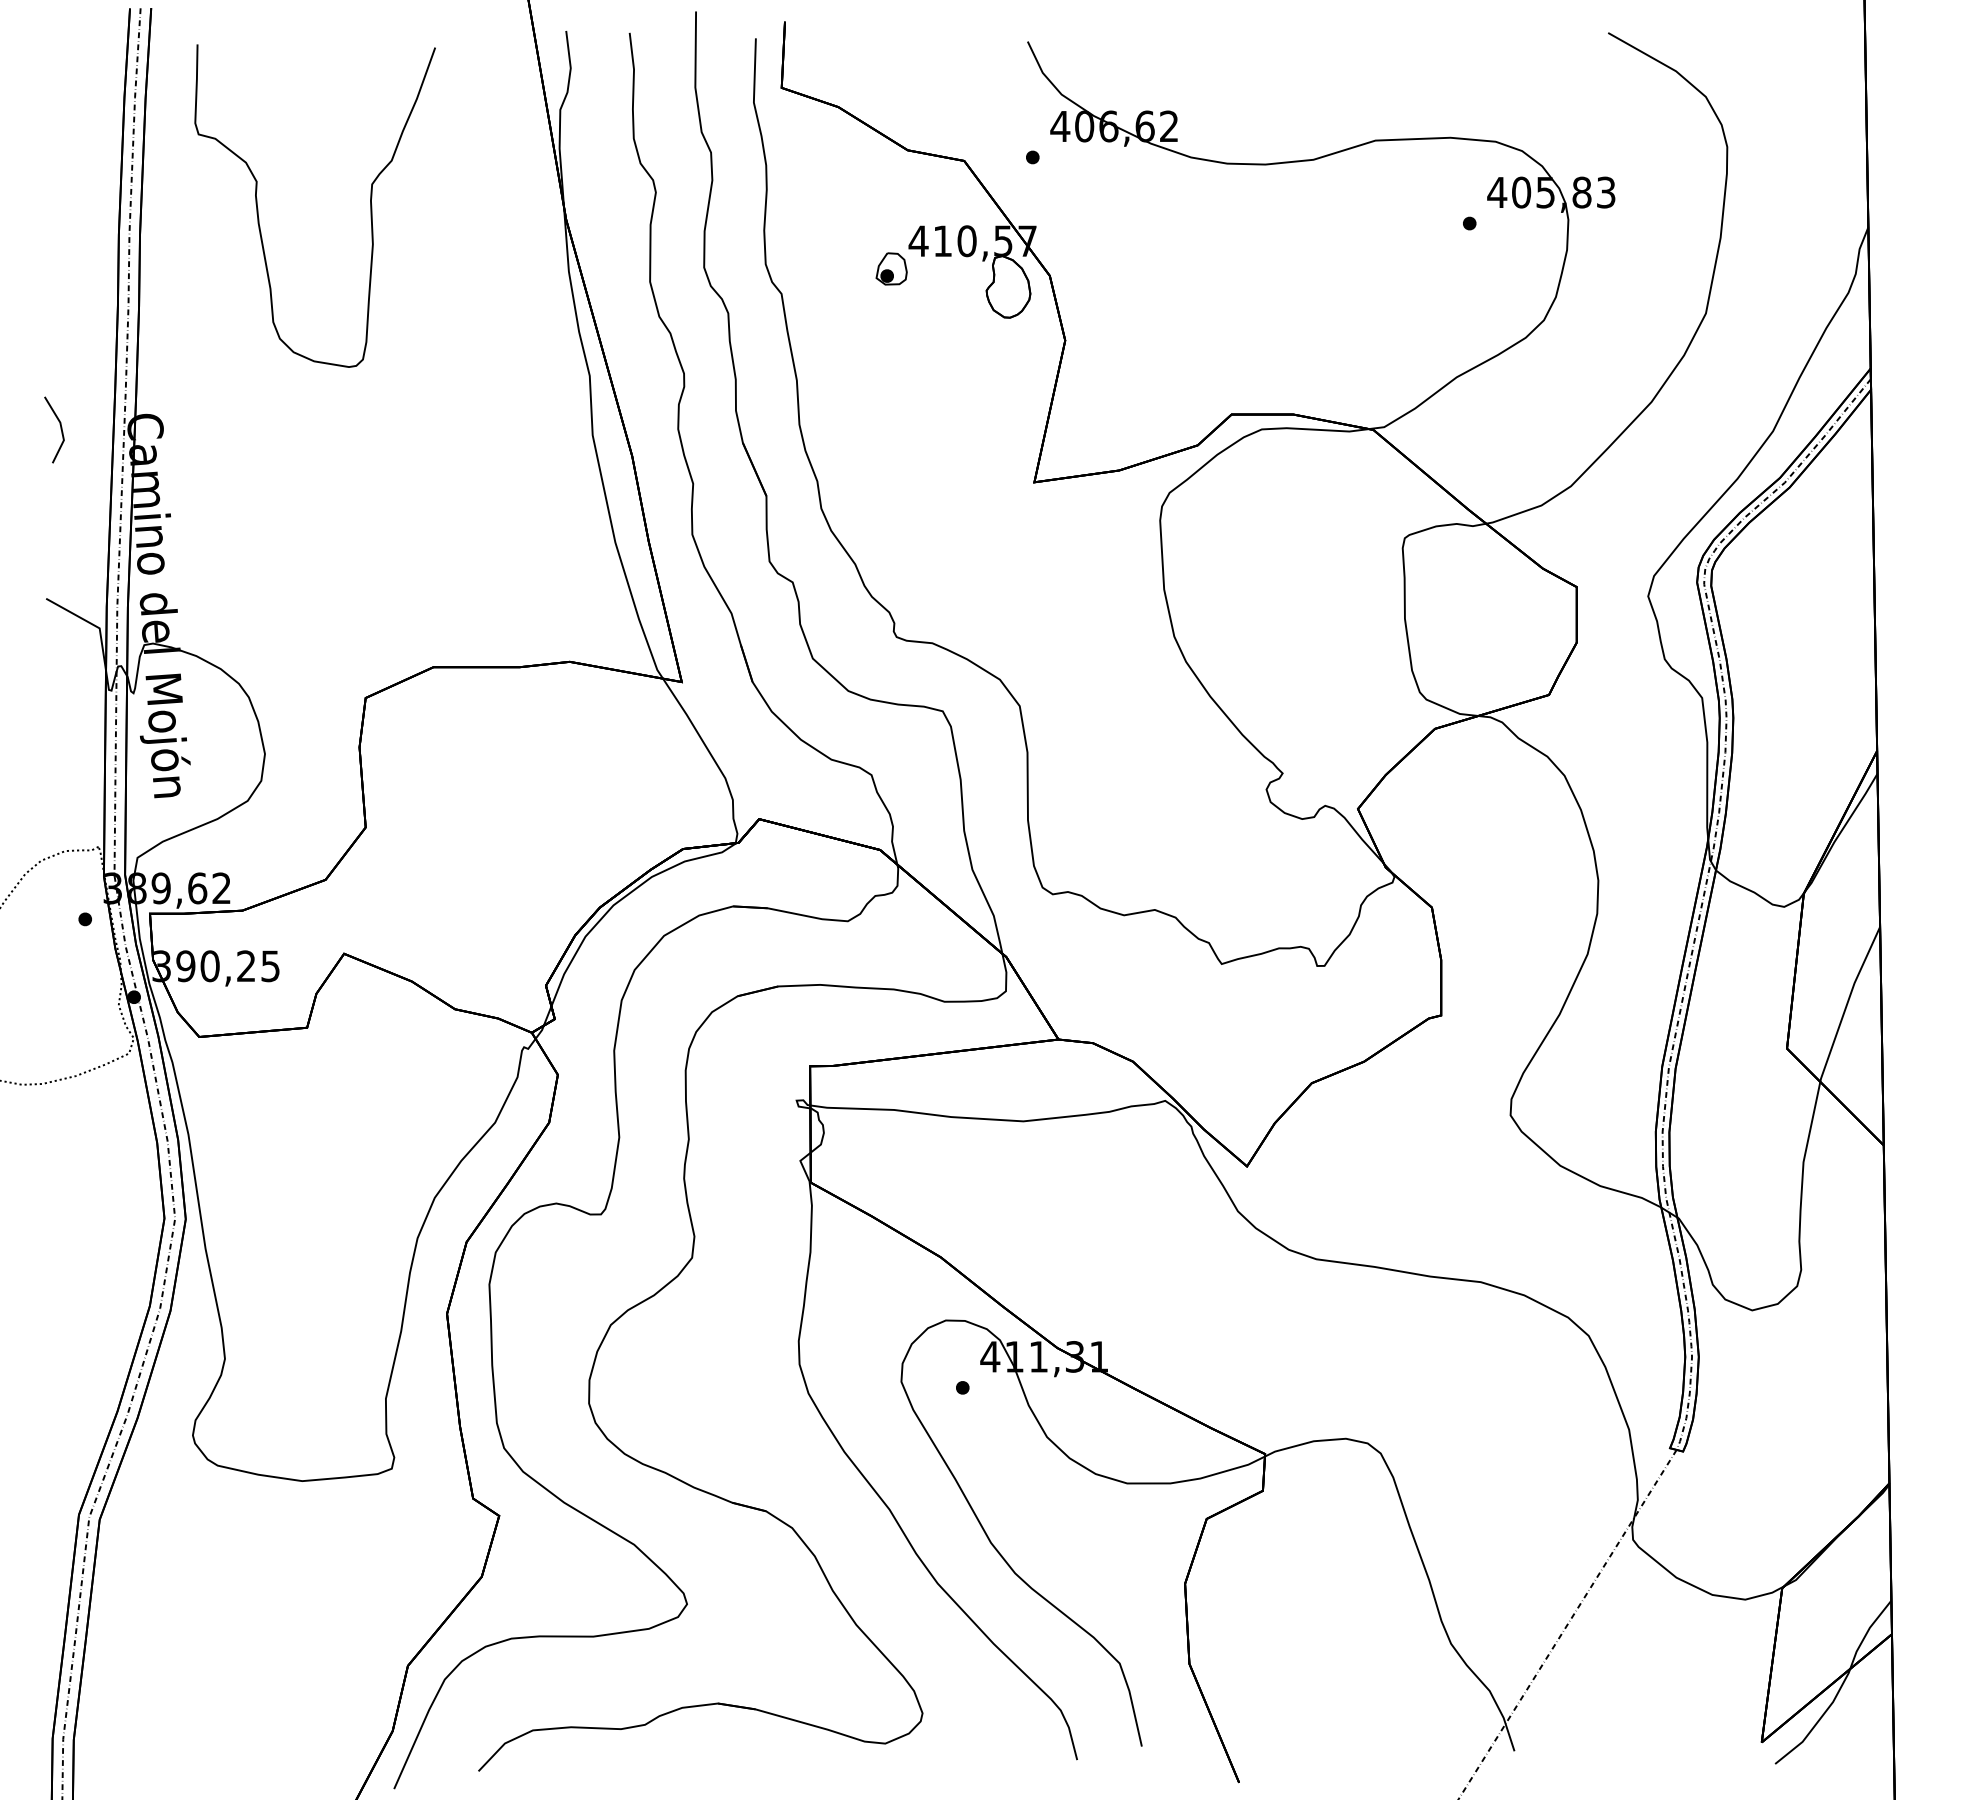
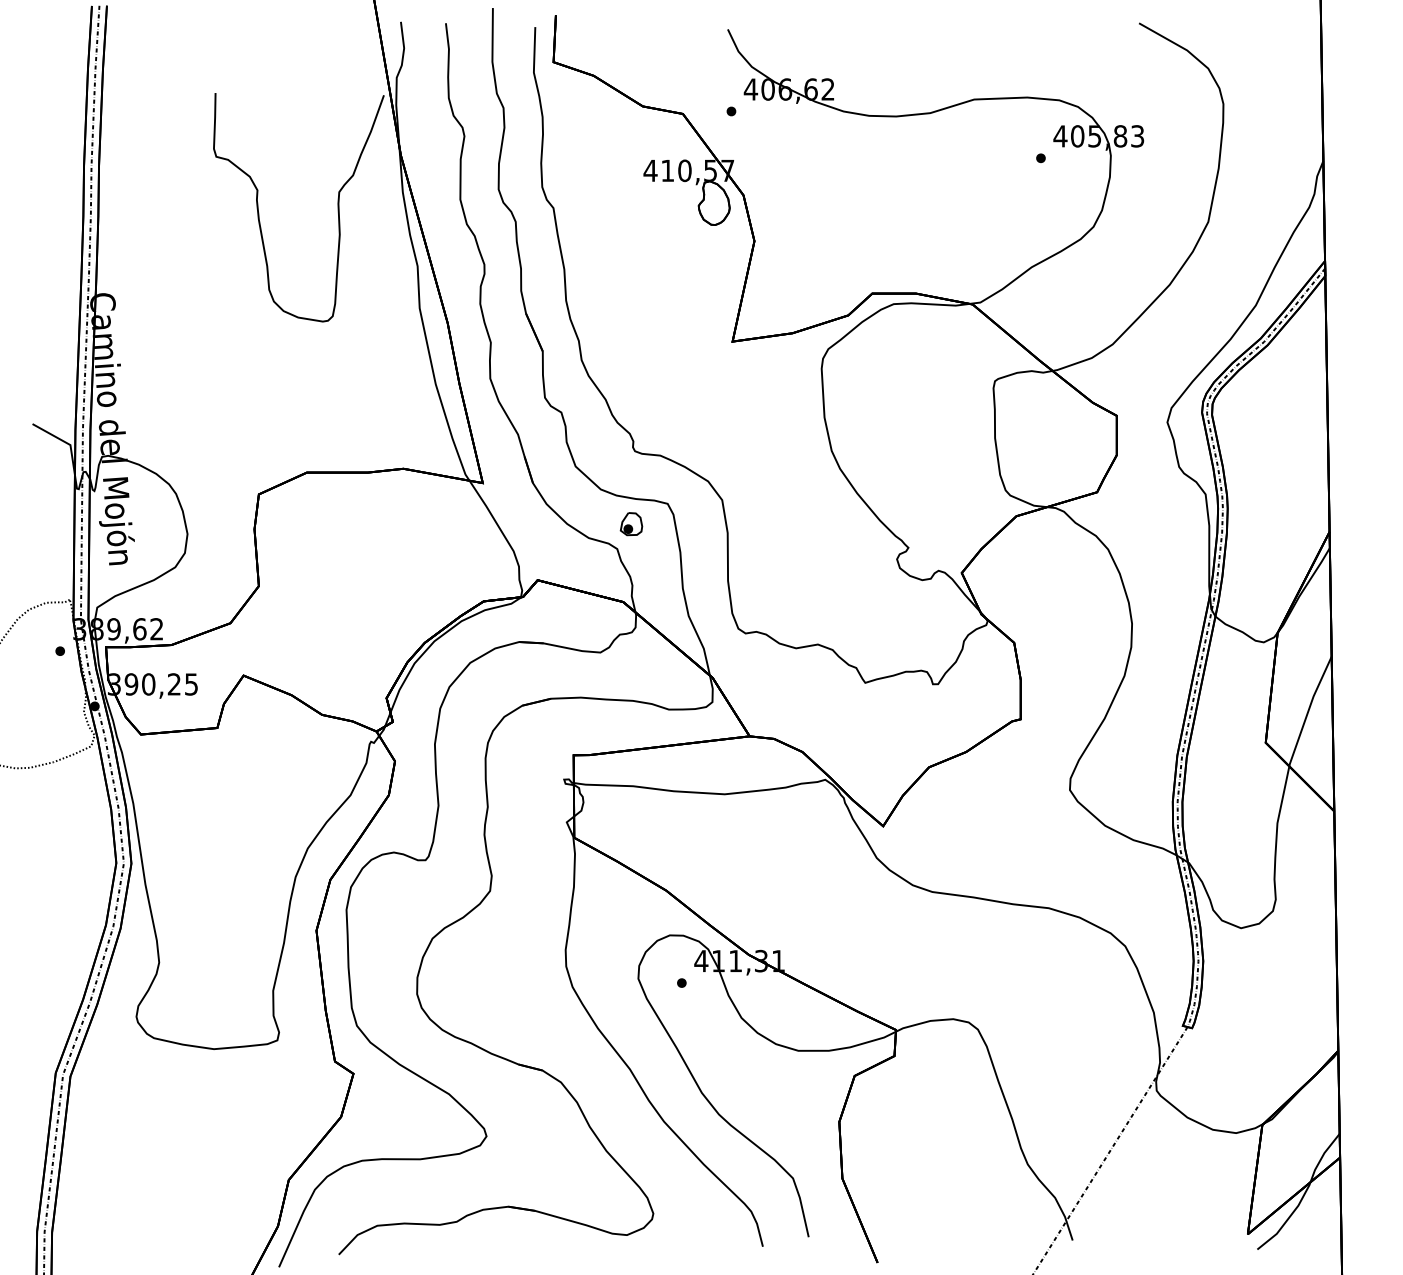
curve: (370, 205) -> (338, 207), moved
part: (891, 268) -> (631, 523), moved
line: (60, 429) -> (42, 304), removed

